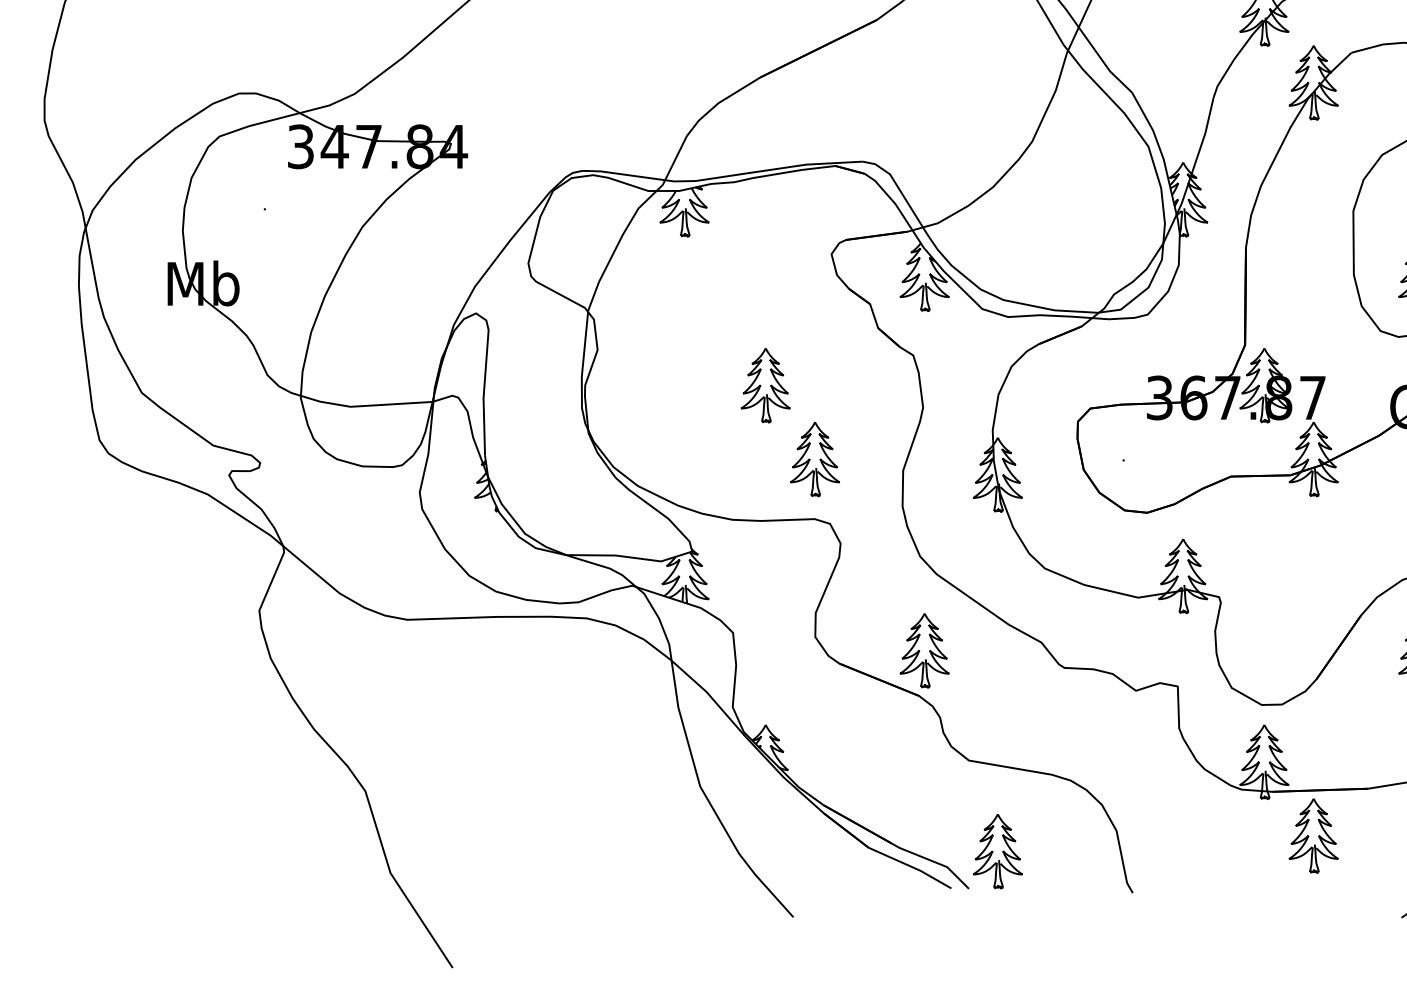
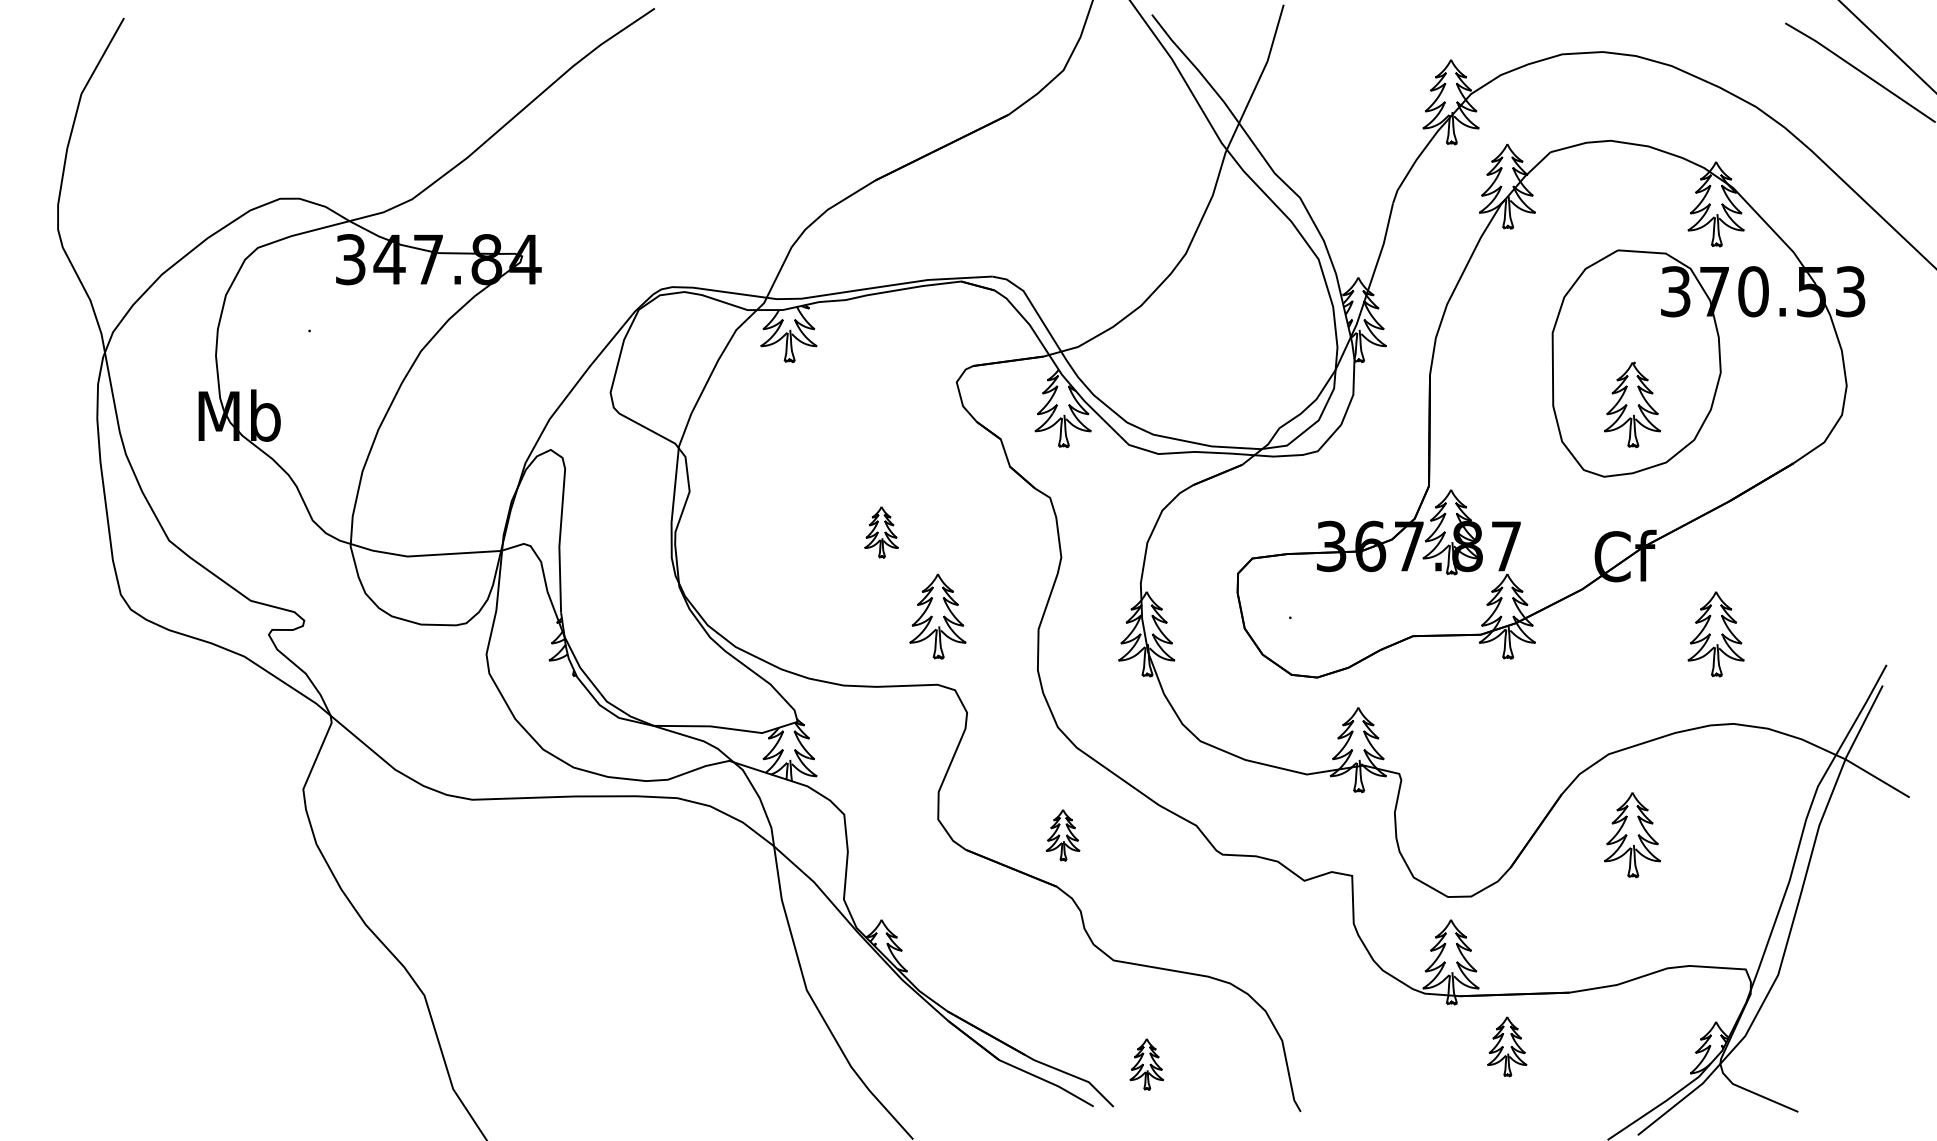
part: (765, 385) -> (881, 532), size x0.6
part: (924, 651) -> (1062, 835), size x0.6
part: (1312, 835) -> (1506, 1046), size x0.7
part: (997, 851) -> (1146, 1064), size x0.6

